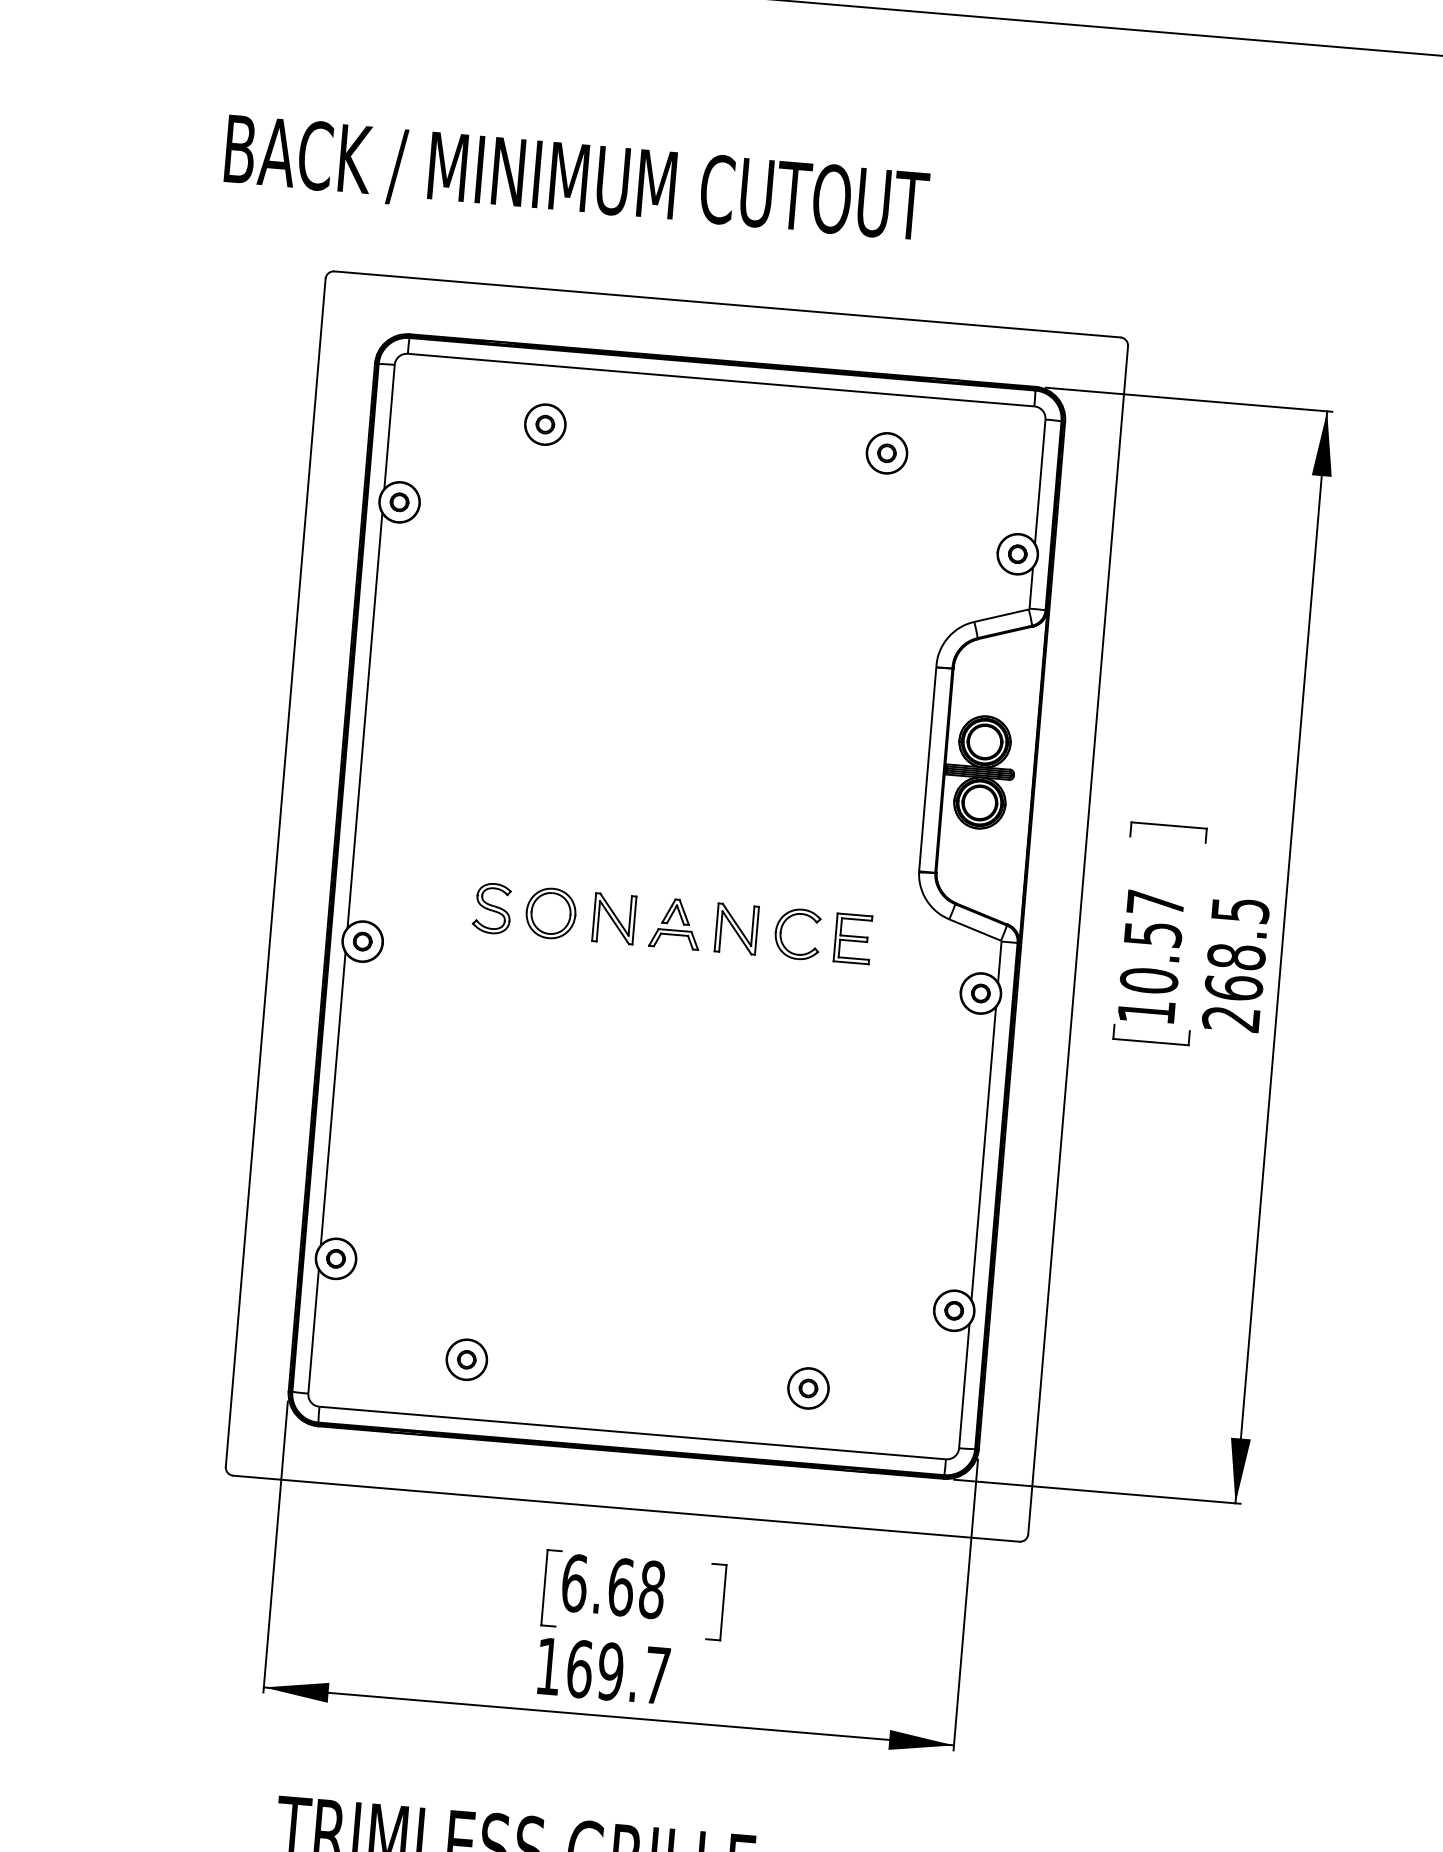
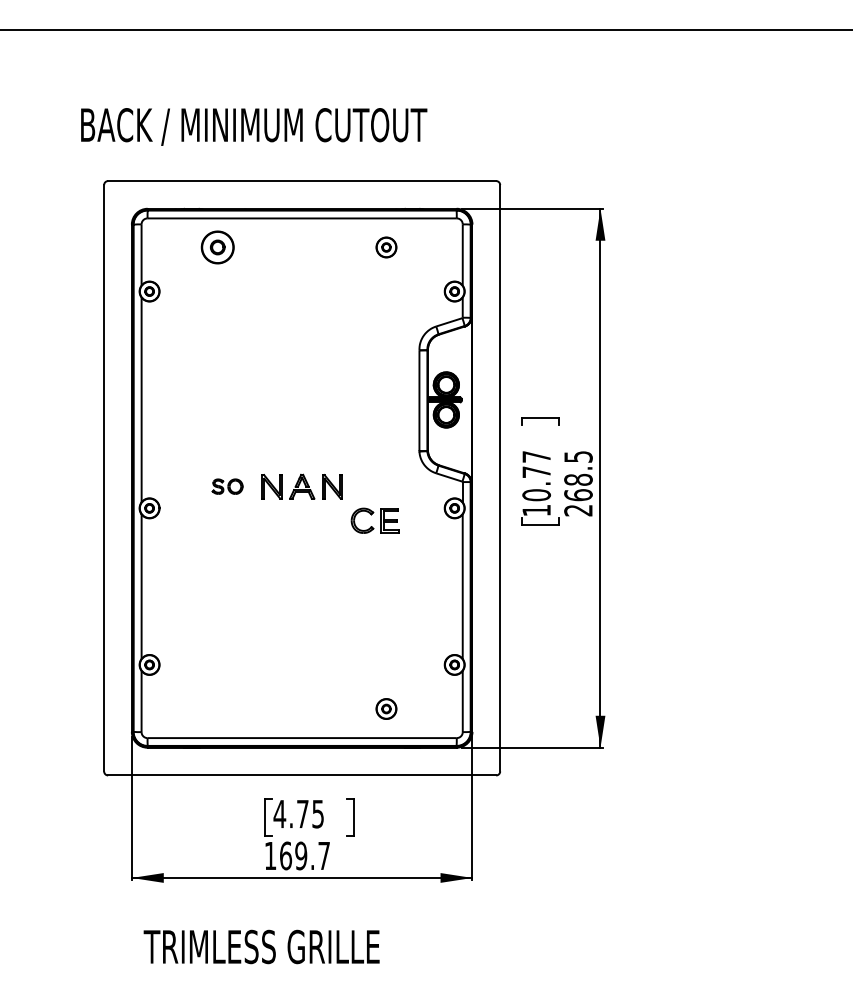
text: (577, 180) -> (254, 126), moved
part: (544, 424) -> (217, 247), size x1.6
part: (524, 910) -> (227, 486), size x0.6
text: (1152, 932) -> (536, 471), 10.57 -> 10.77
part: (822, 935) -> (374, 520), moved
part: (466, 1358) -> (217, 708), removed
text: (612, 1585) -> (298, 813), 6.68 -> 4.75

